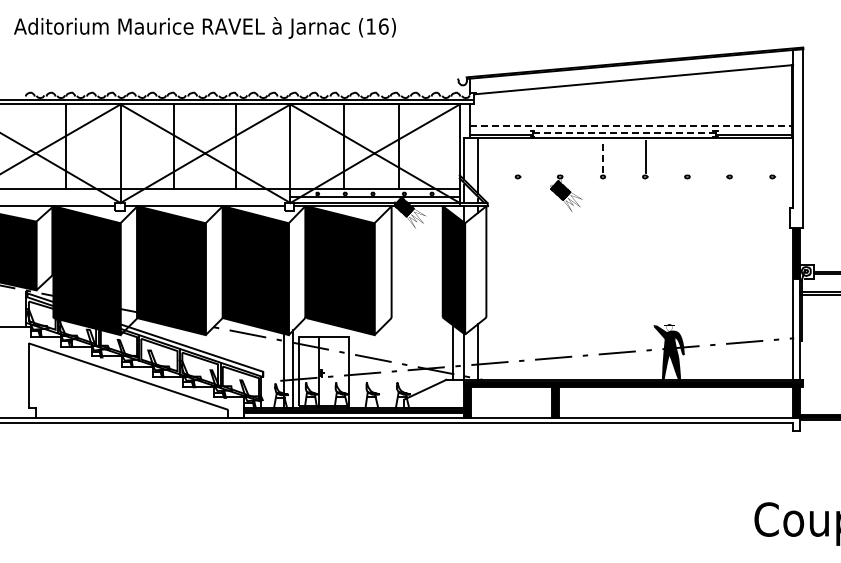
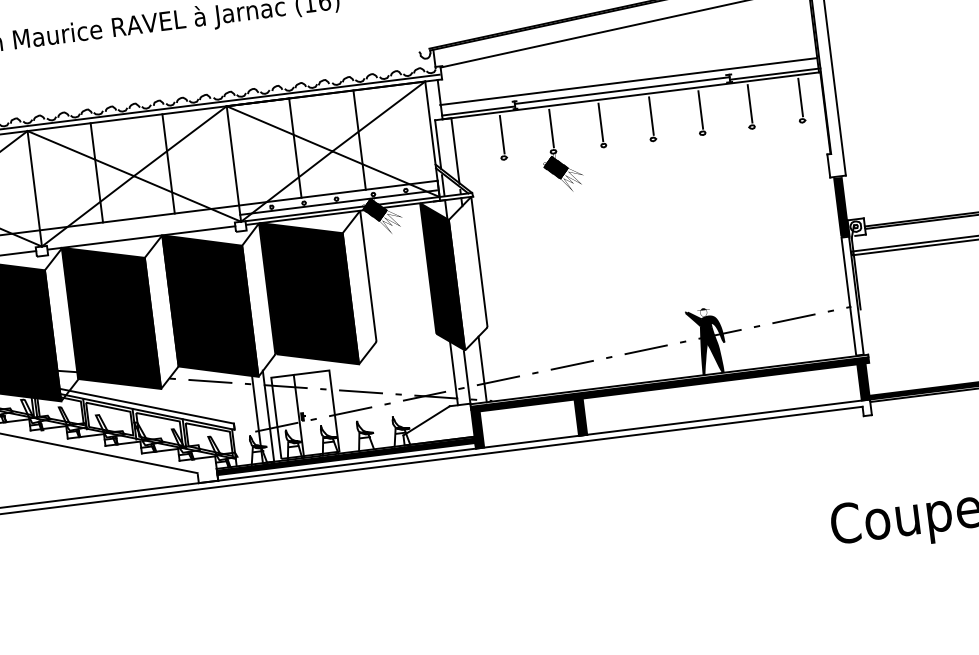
line: (630, 125) -> (628, 81), dashed -> solid
line: (624, 132) -> (622, 90), dashed -> solid
line: (518, 157) -> (501, 135), added
line: (560, 157) -> (551, 128), added
line: (603, 157) -> (601, 122), dashed -> solid
line: (688, 157) -> (701, 110), added
line: (730, 157) -> (750, 104), added
line: (773, 157) -> (800, 97), added

